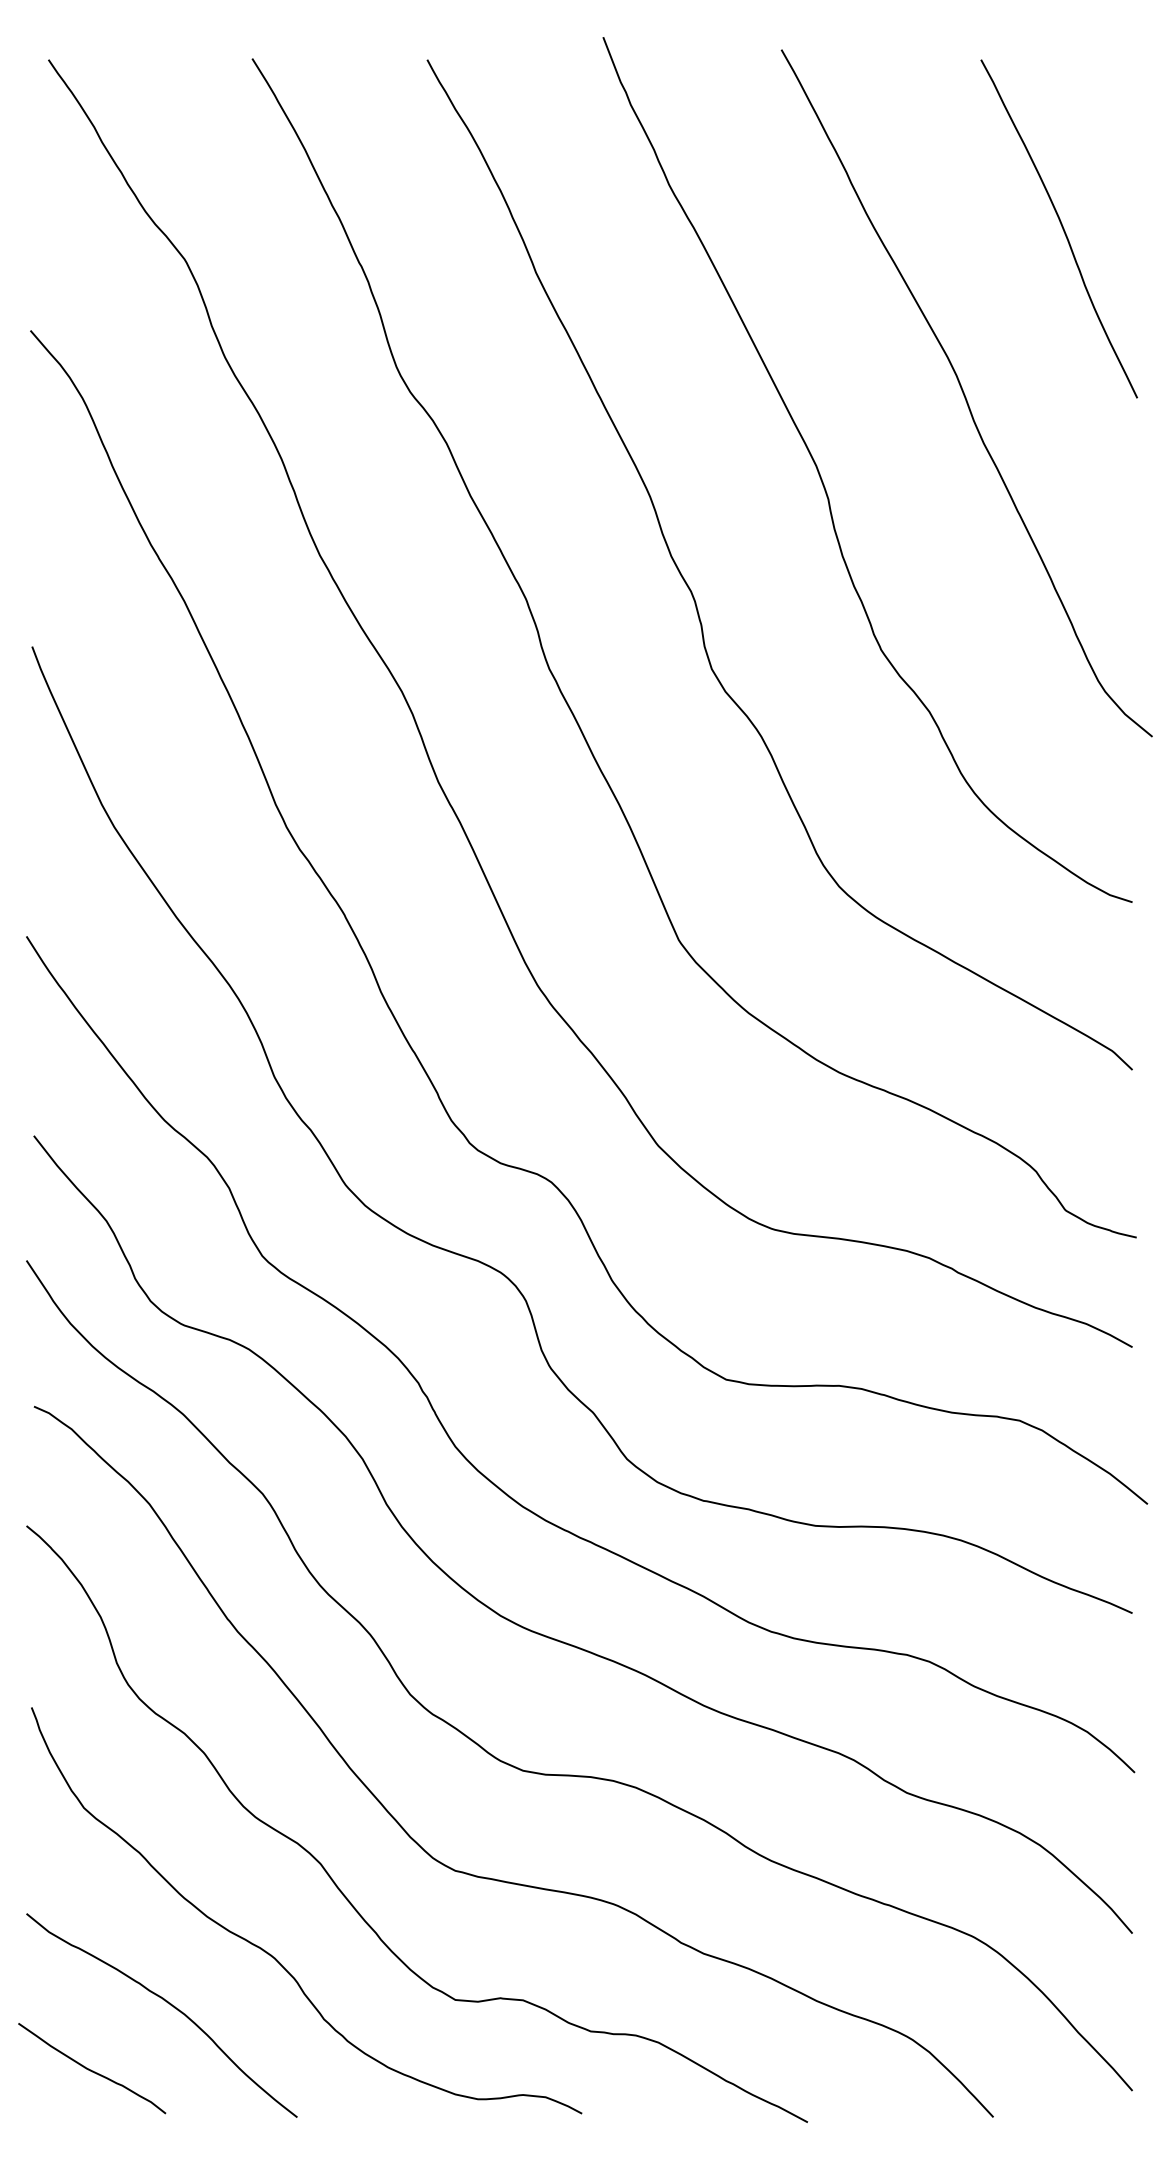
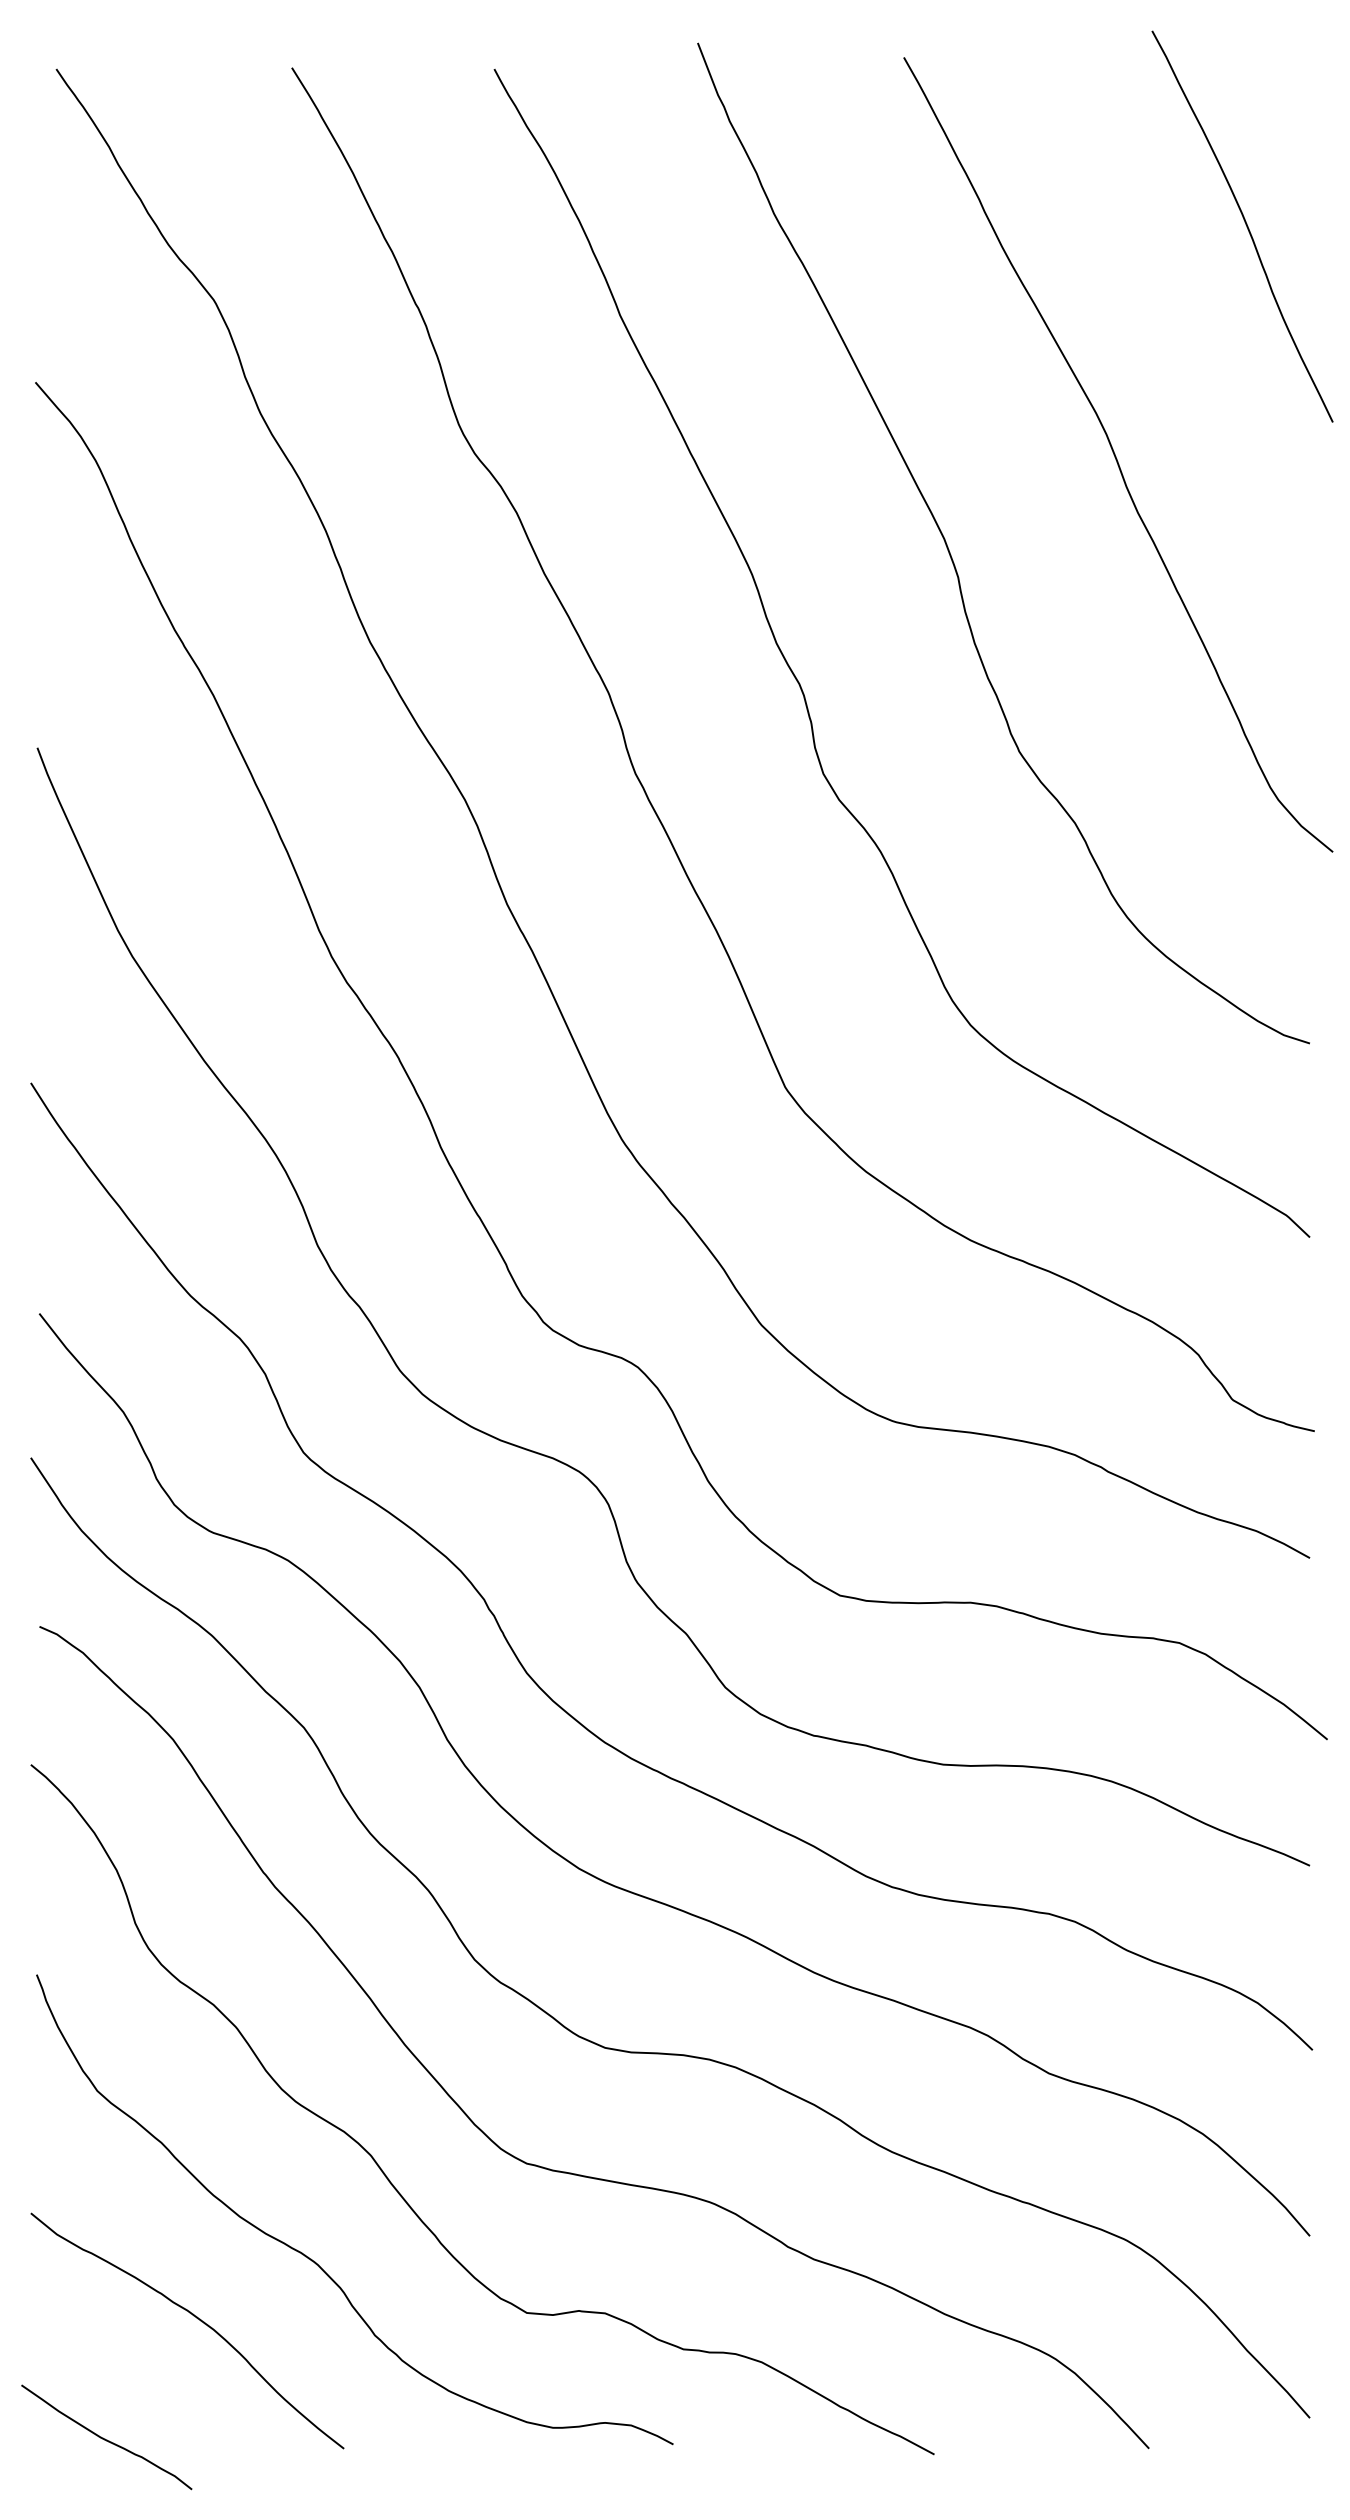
curve: (1061, 227) -> (1245, 224), moved
curve: (91, 2069) -> (106, 2438), moved

